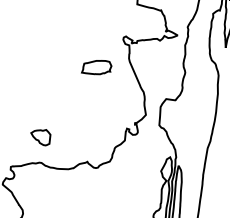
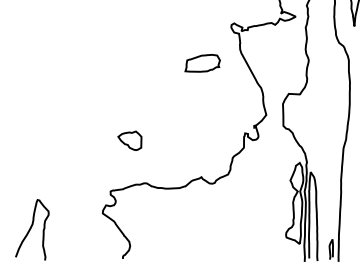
part: (40, 136) -> (129, 140), moved

